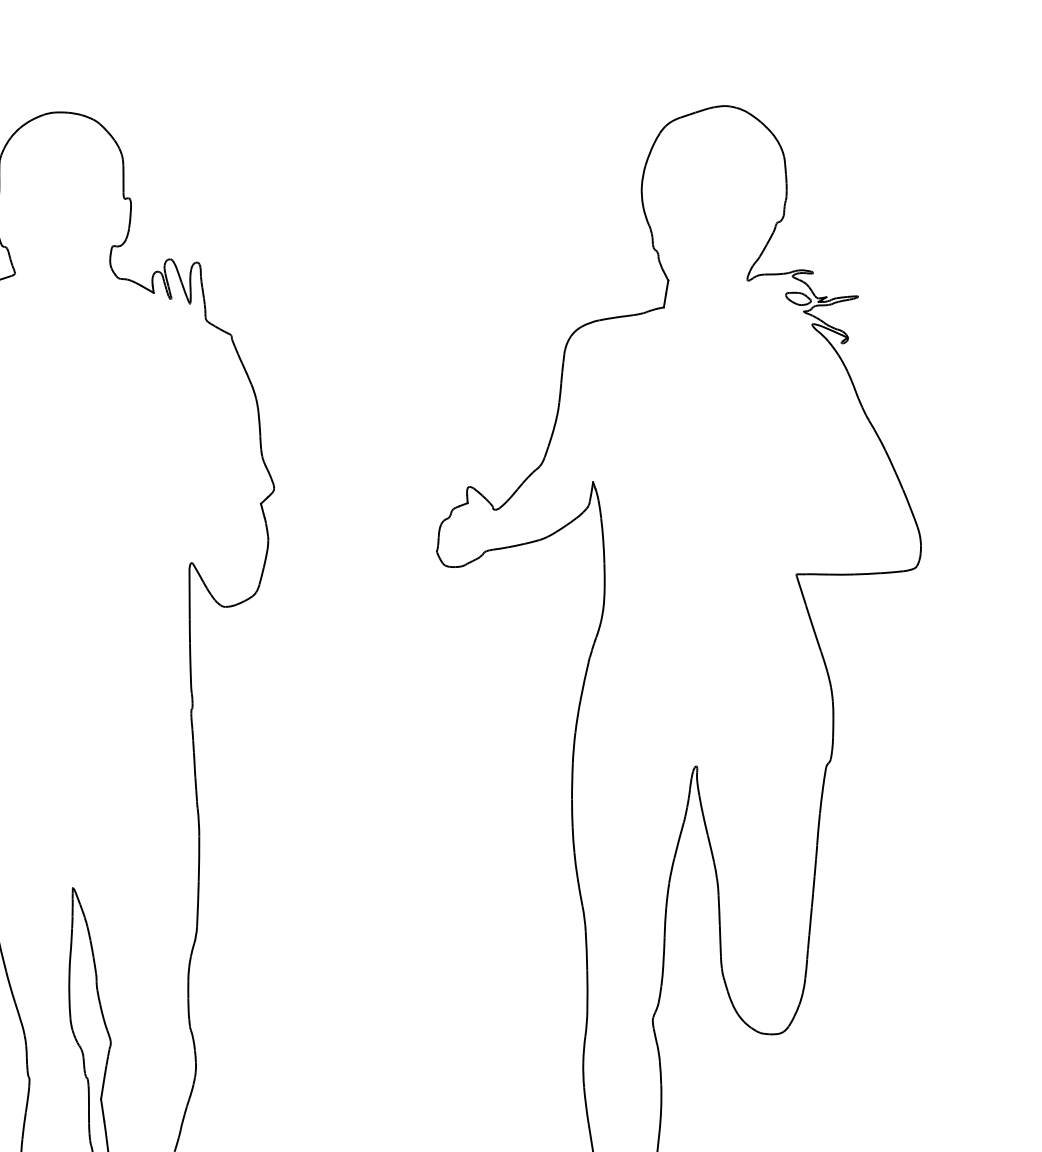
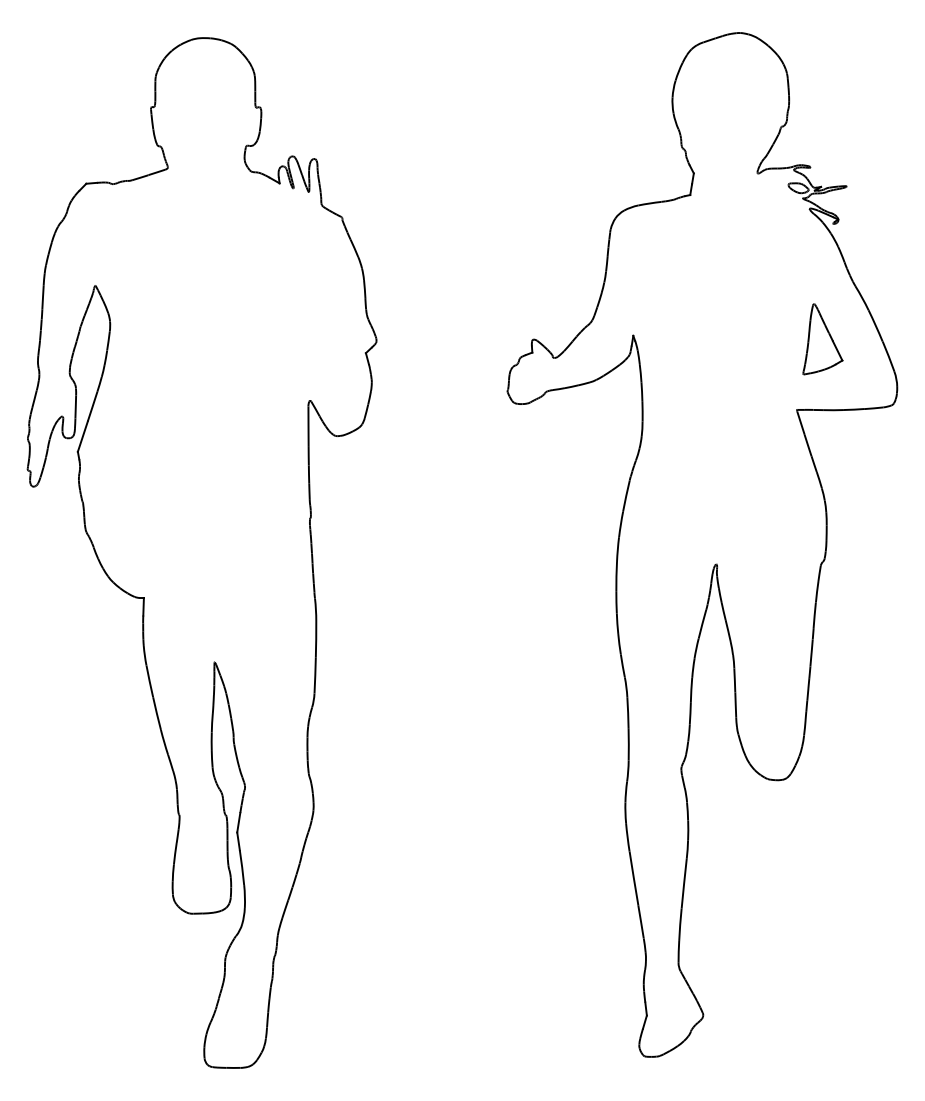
part: (828, 486) -> (822, 339), added

